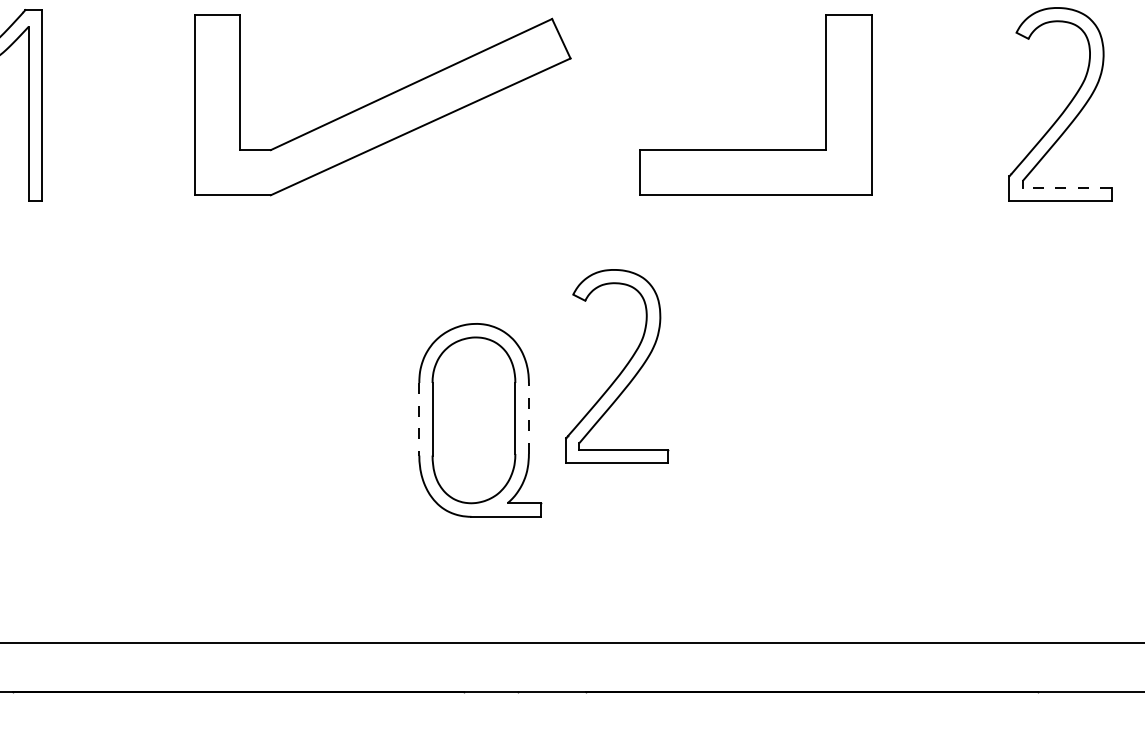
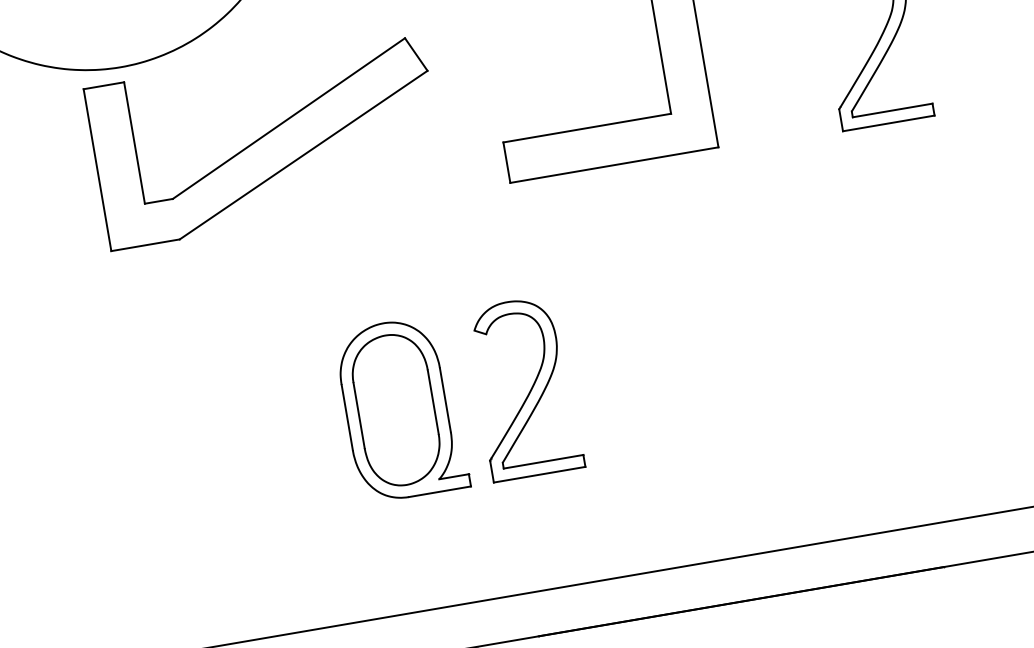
line: (1066, 187) -> (892, 110), dashed -> solid
part: (617, 366) -> (525, 388), moved
line: (528, 417) -> (444, 399), dashed -> solid
line: (419, 419) -> (347, 417), dashed -> solid

